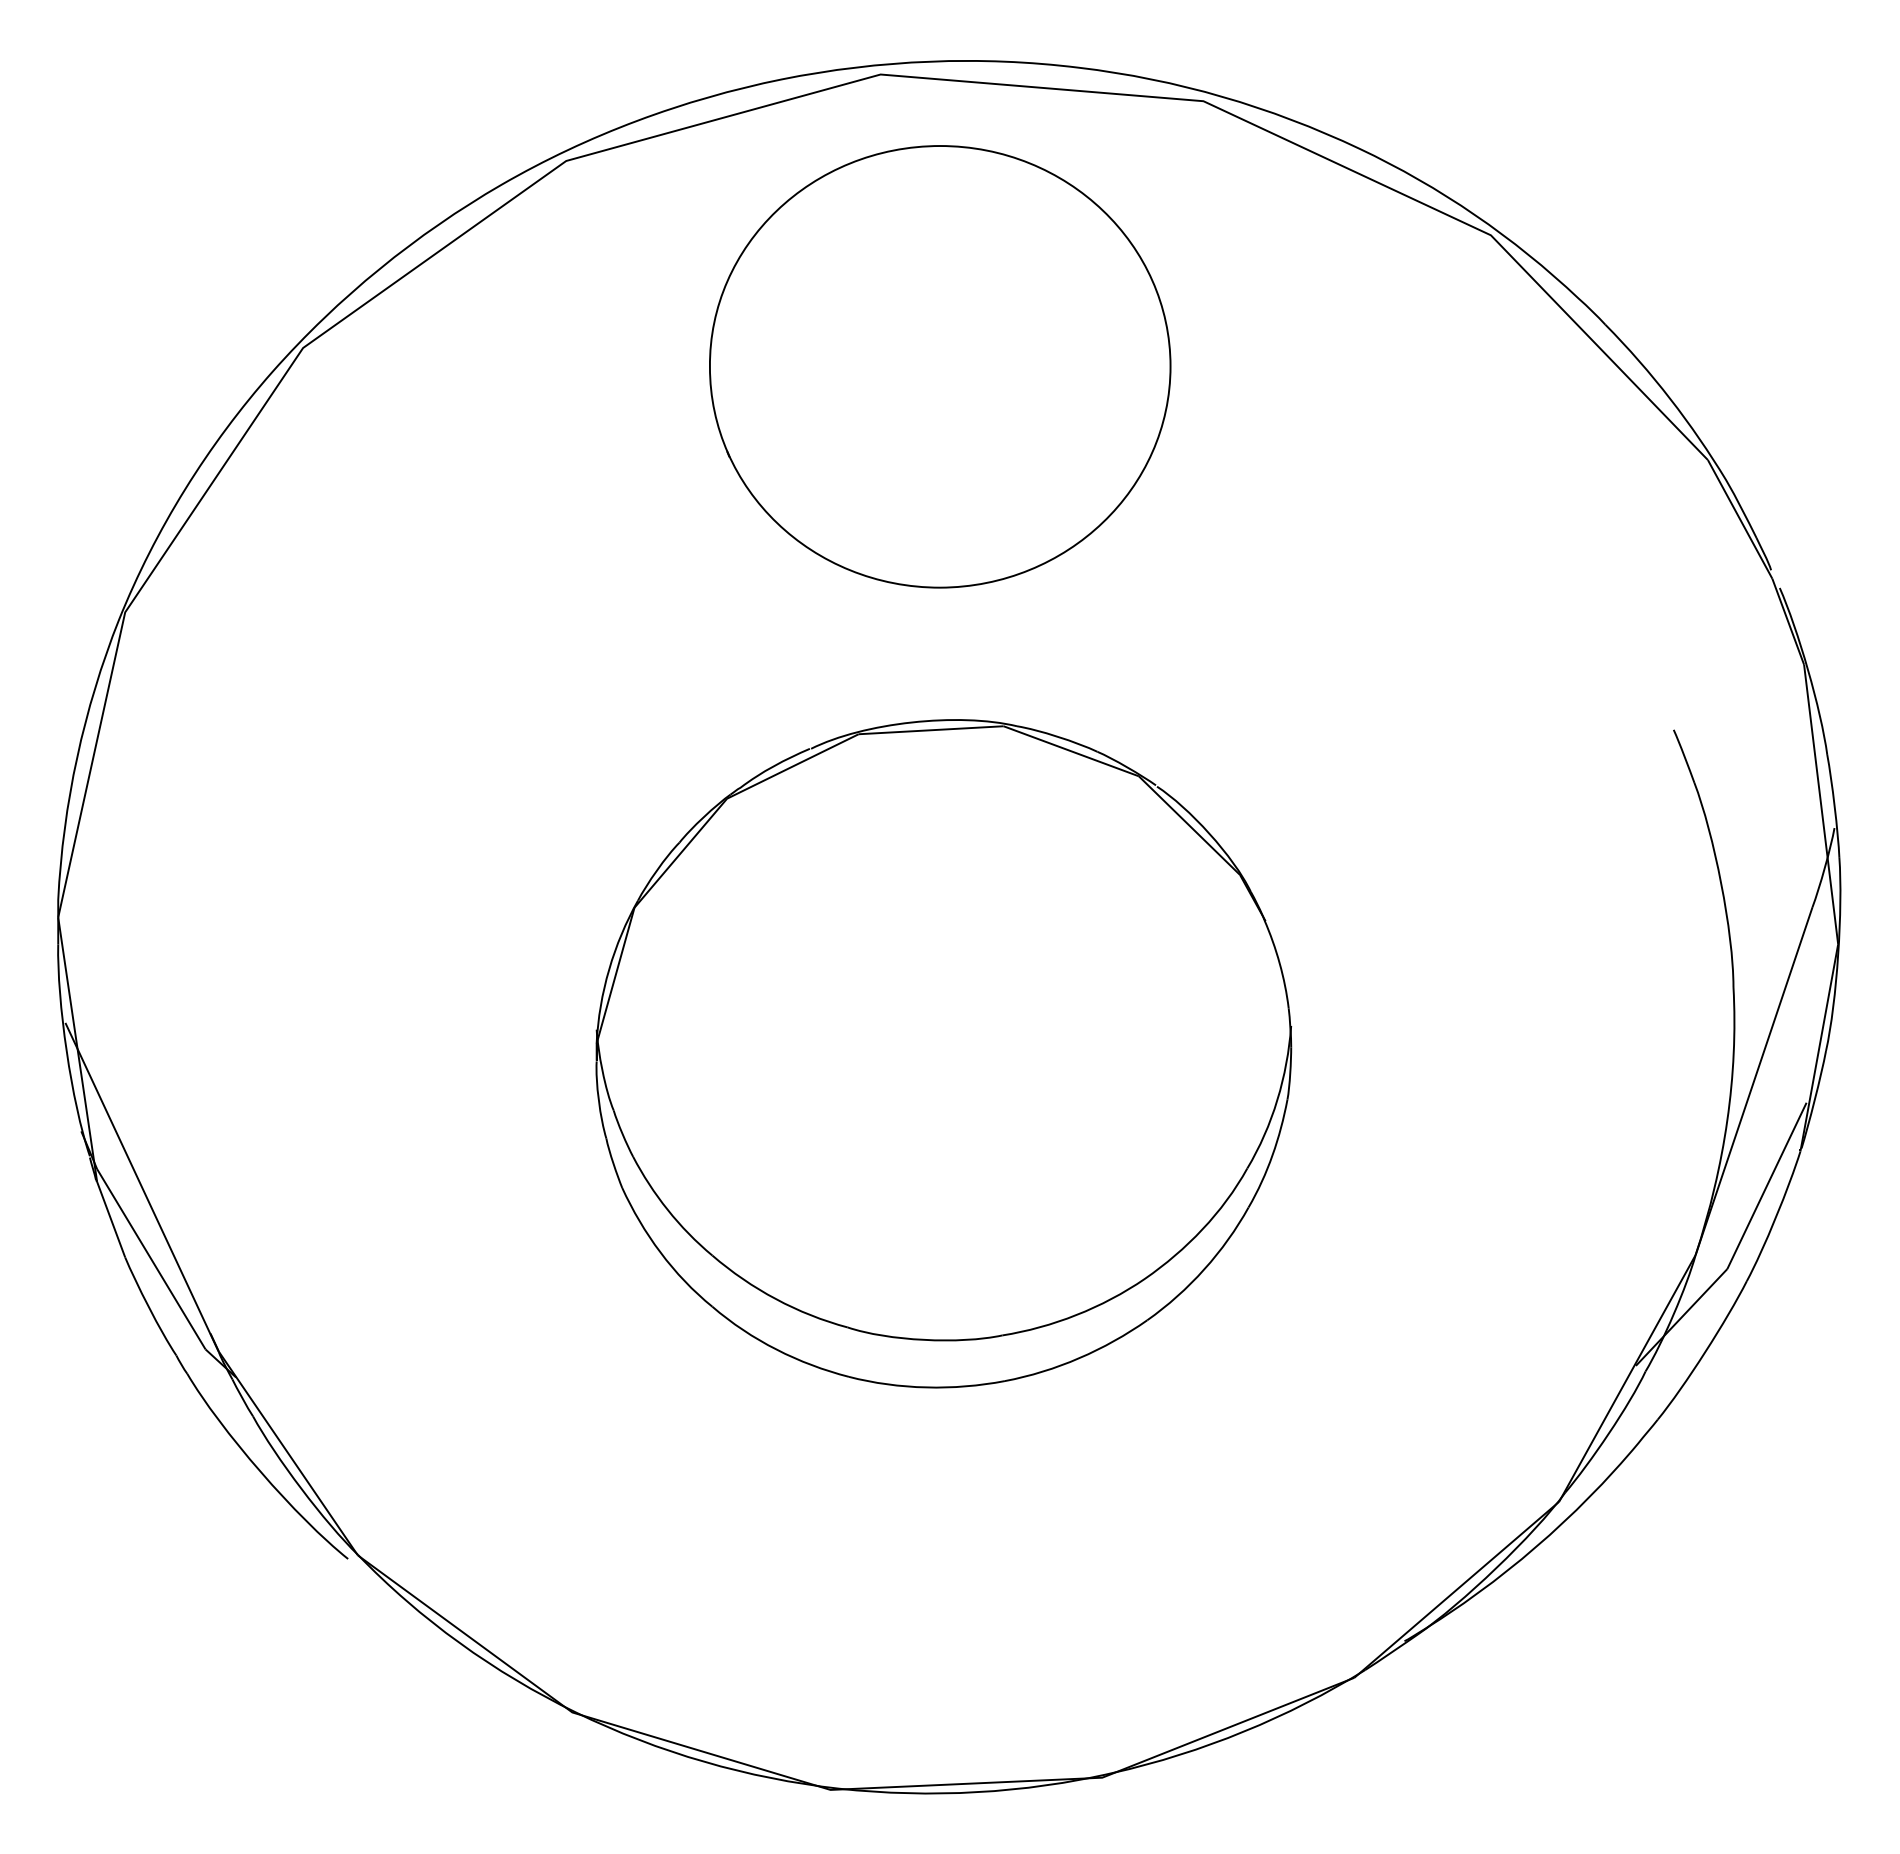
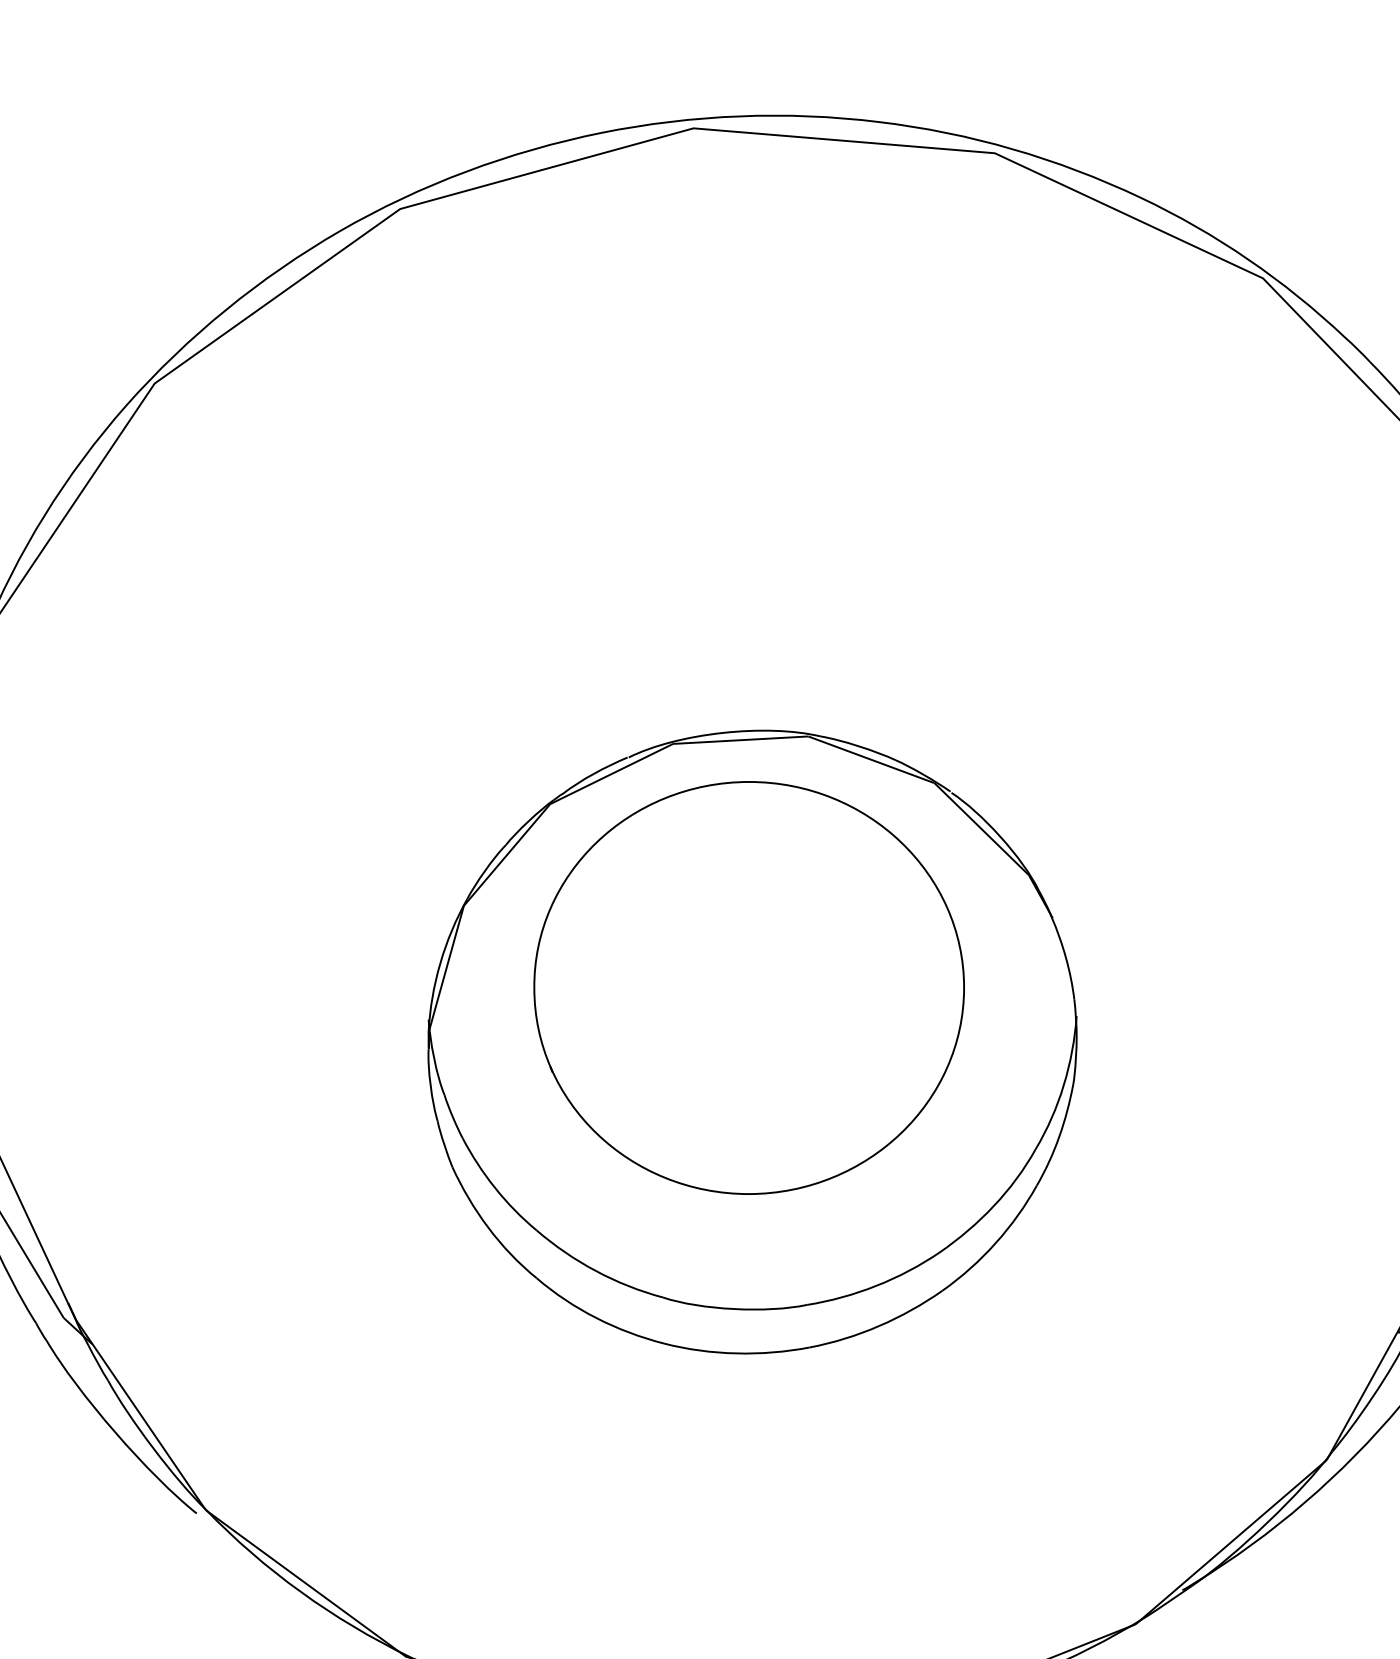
part: (940, 366) -> (749, 987), moved

